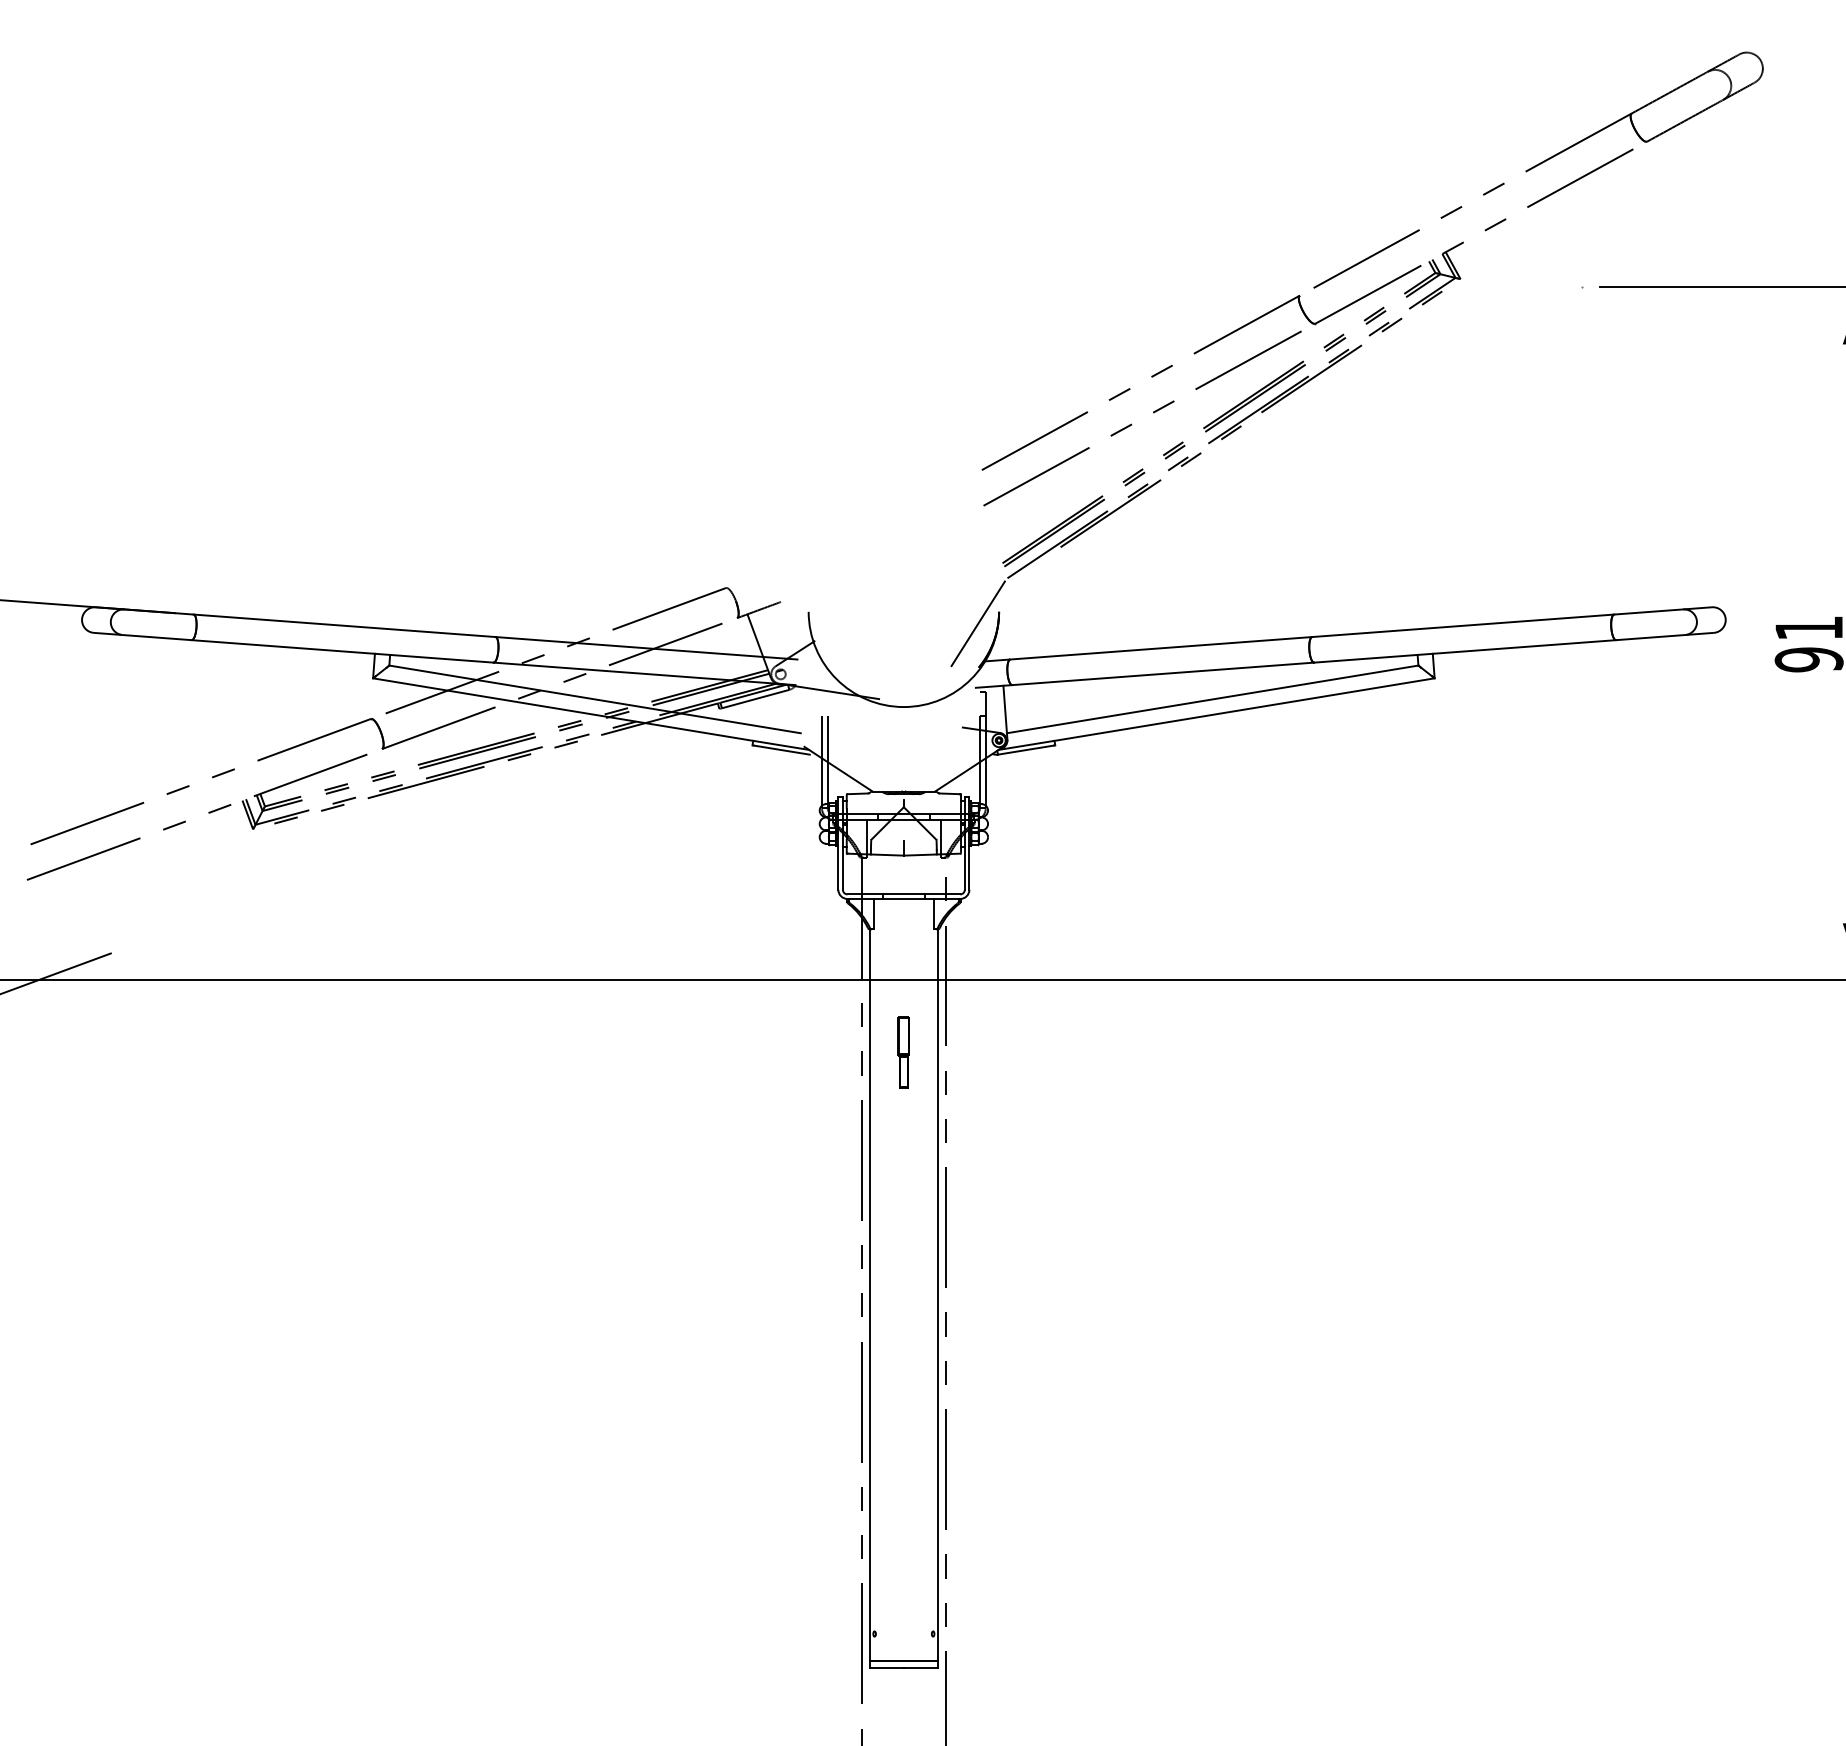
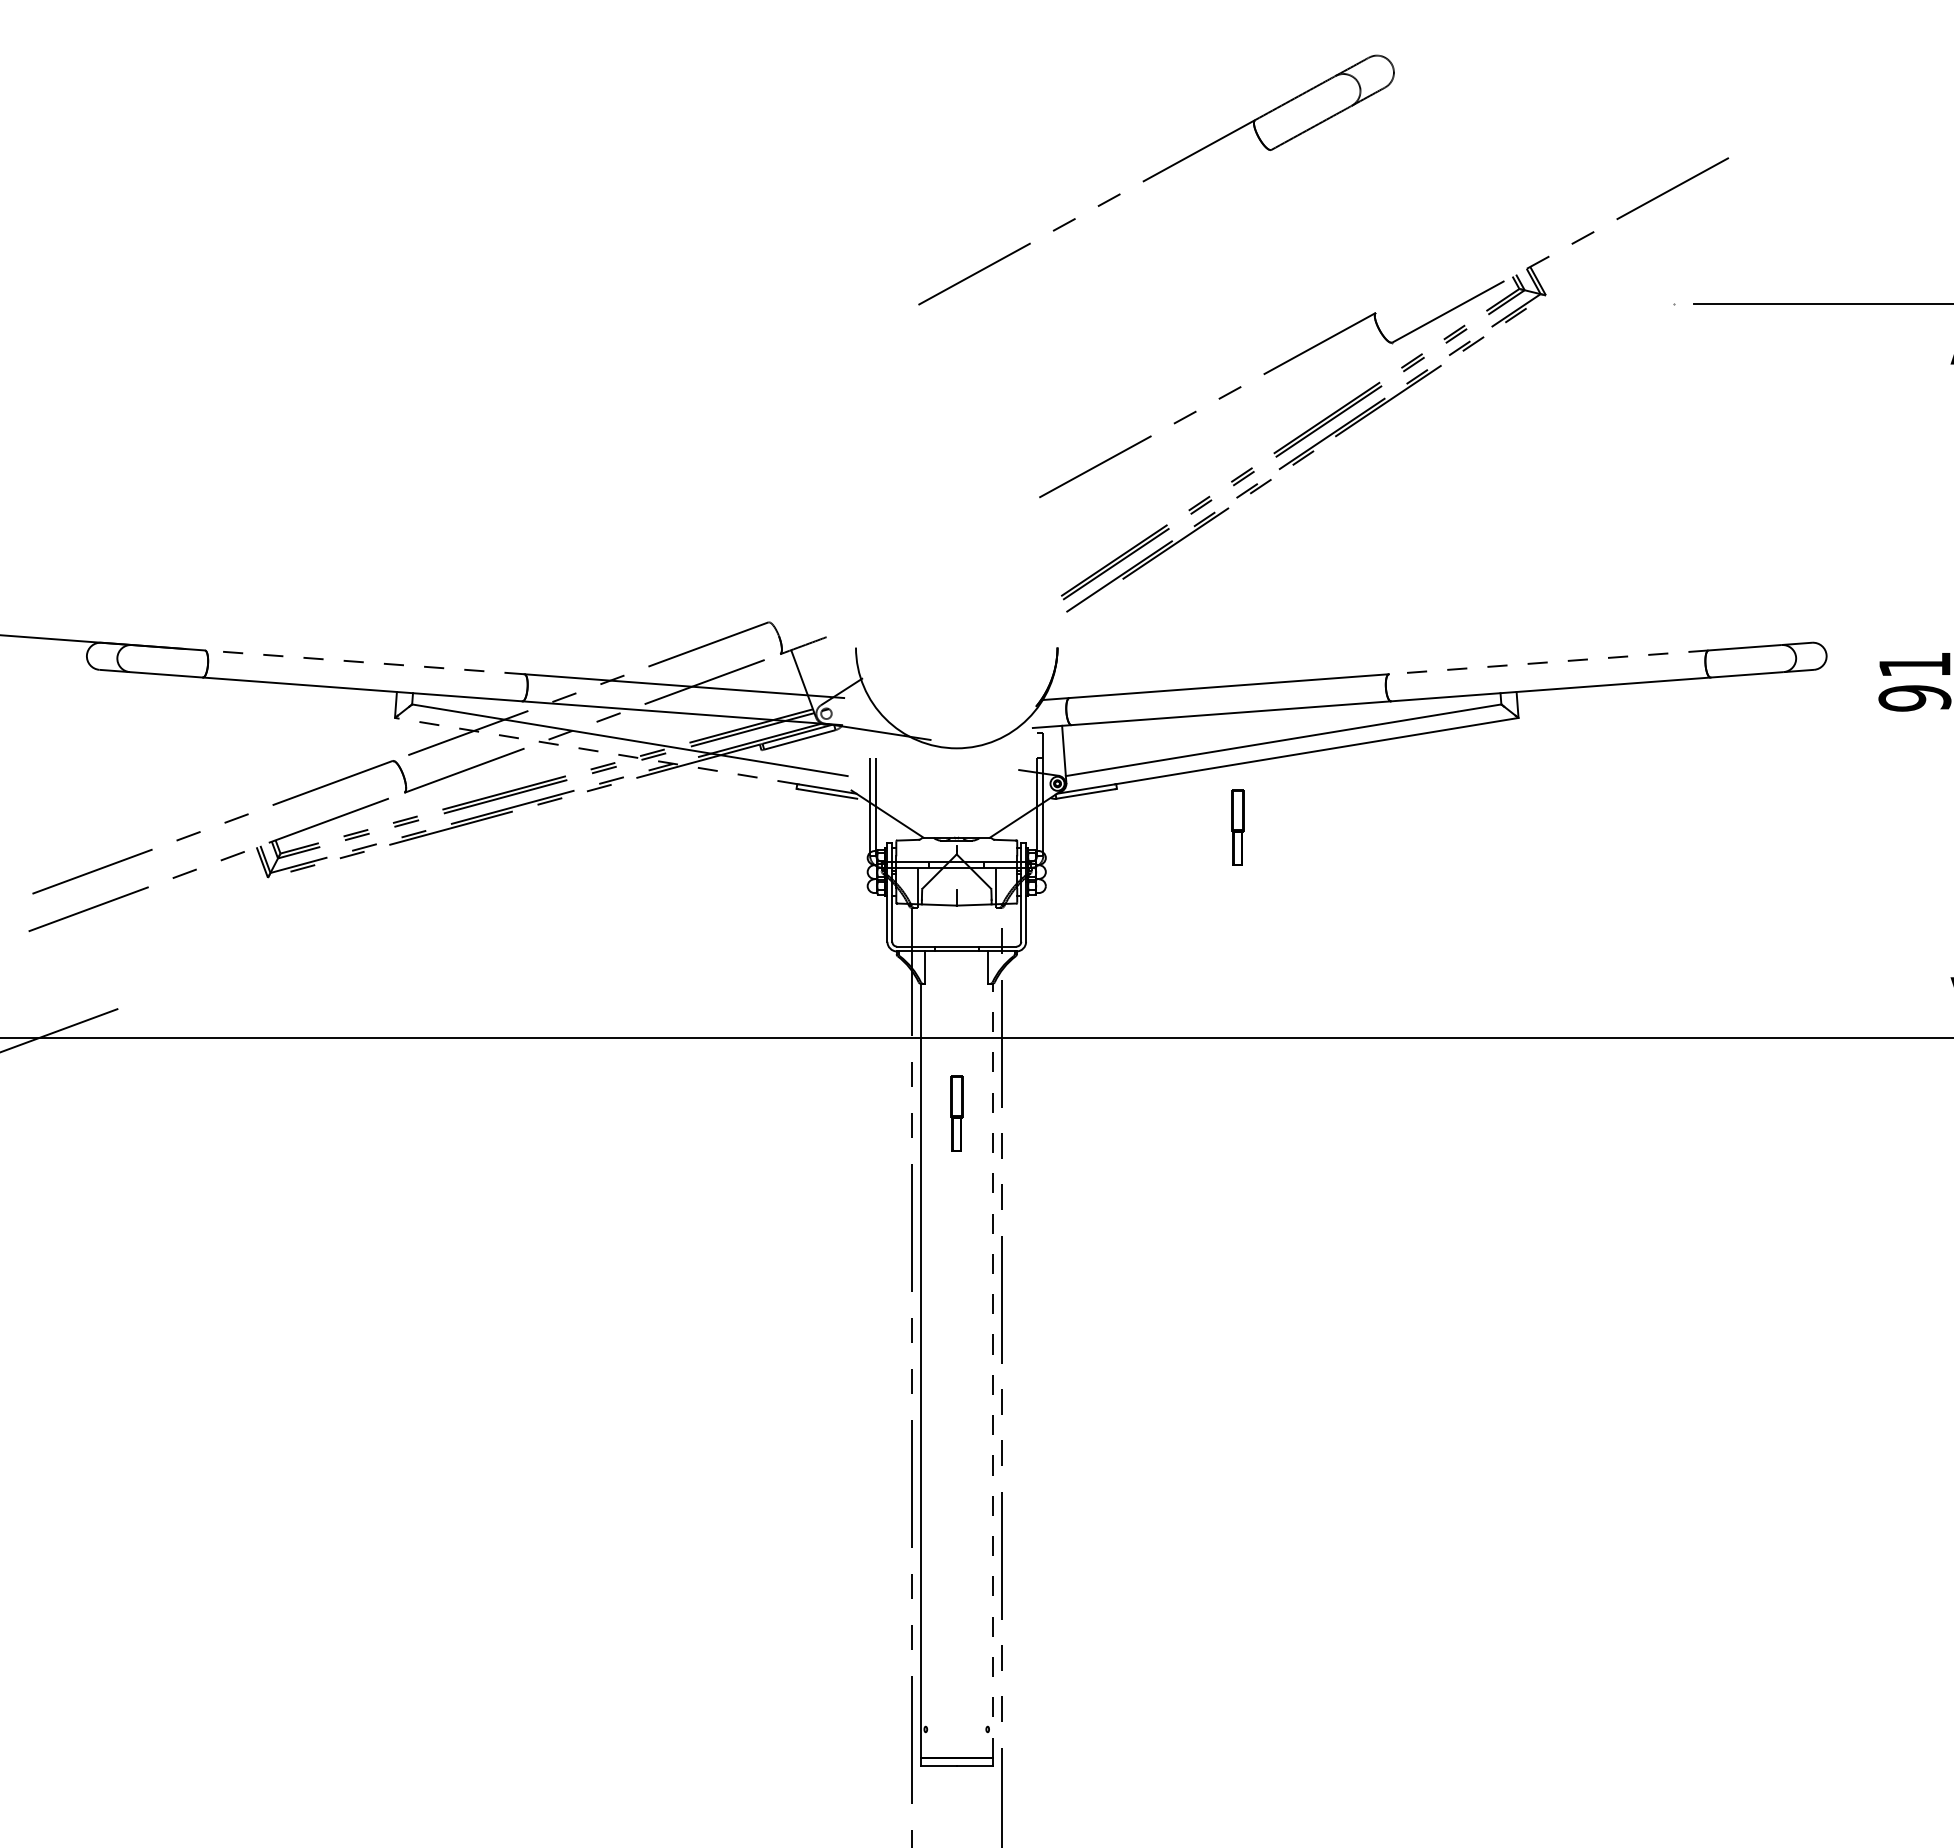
part: (1538, 169) -> (1156, 179), moved
line: (1132, 424) -> (1198, 449), removed
line: (978, 623) -> (1035, 659), removed
line: (344, 625) -> (364, 662), solid -> dashed
line: (1462, 625) -> (1548, 662), solid -> dashed
line: (563, 710) -> (596, 751), solid -> dashed
part: (1169, 781) -> (1237, 827), added
line: (937, 1294) -> (992, 1370), solid -> dashed

